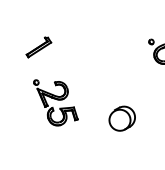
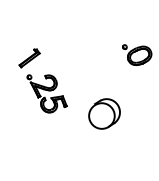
part: (55, 102) -> (46, 93), moved
part: (122, 118) -> (104, 113), size x1.43

